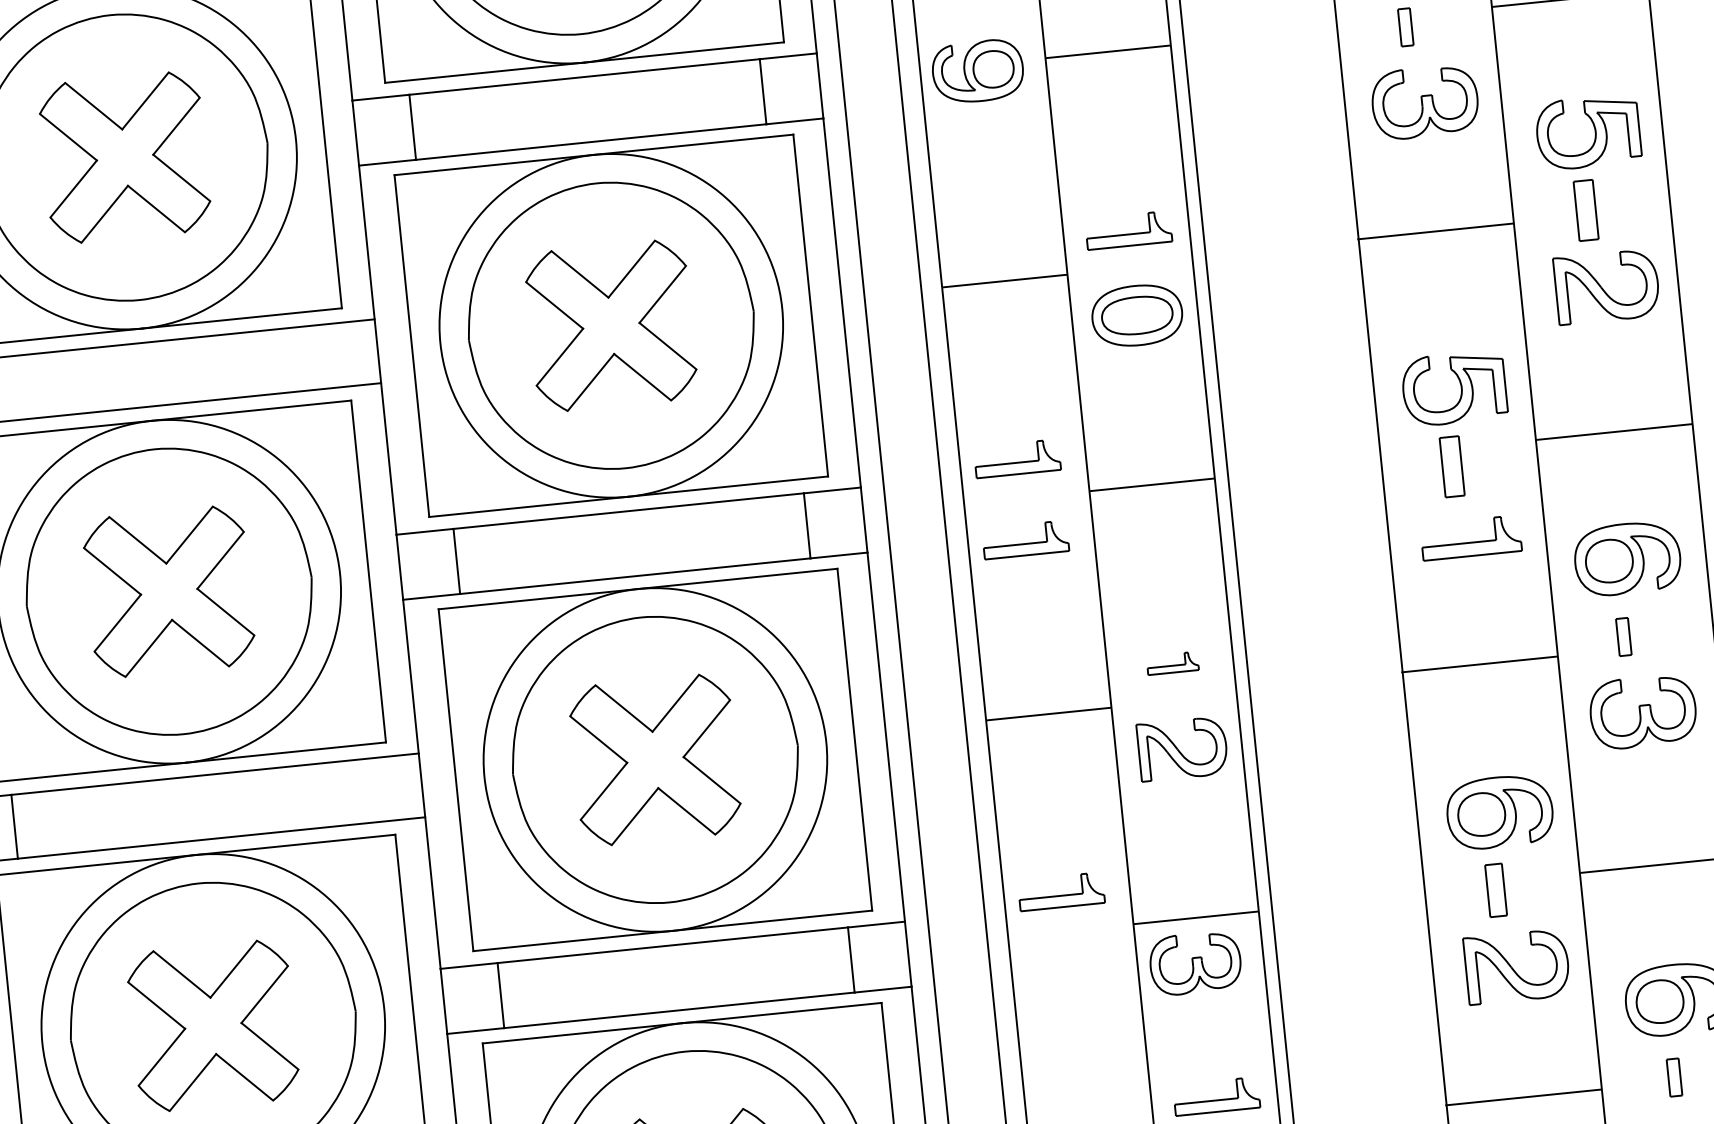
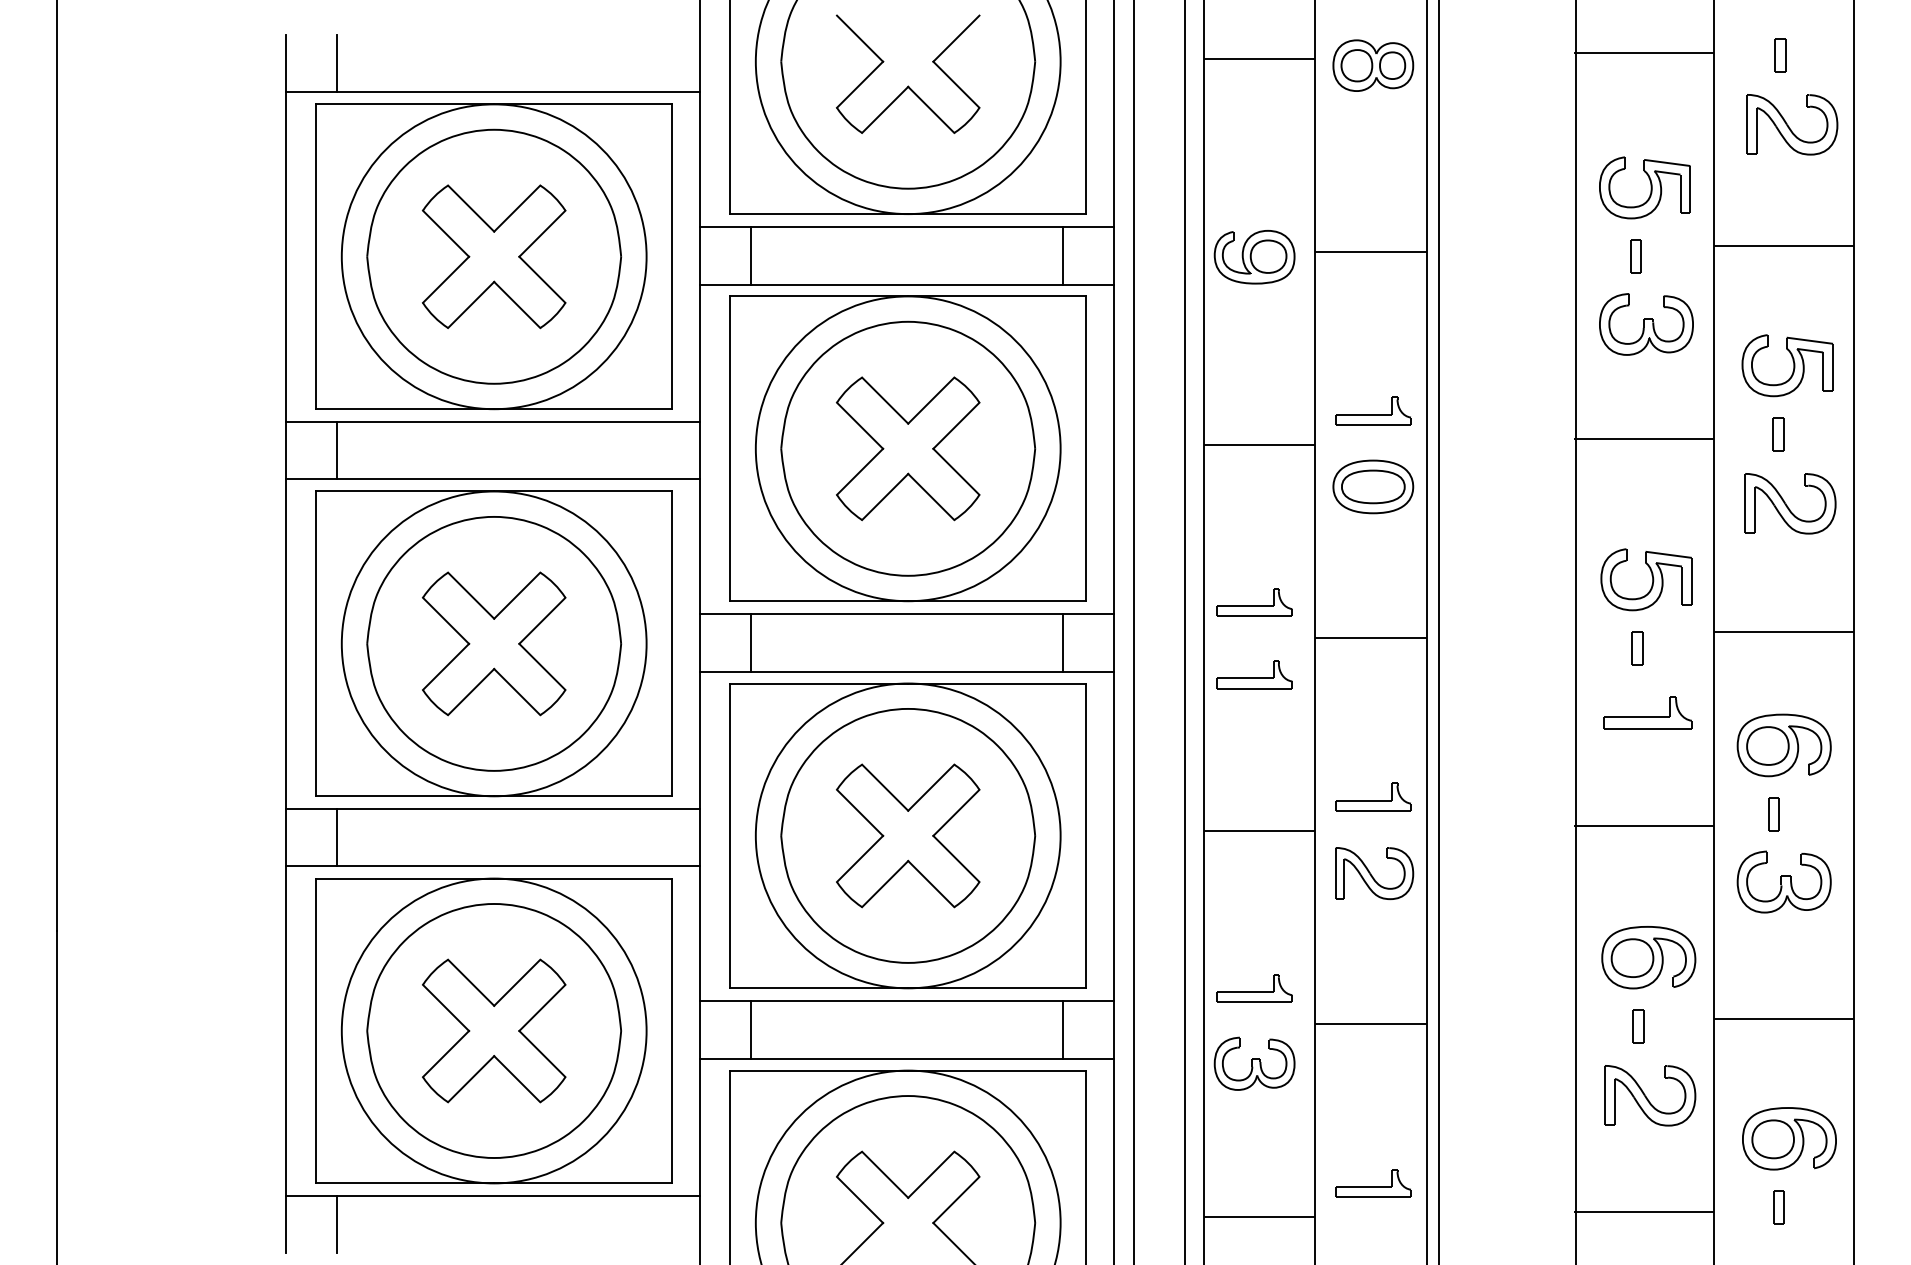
part: (1585, 210) -> (1778, 434), size x0.62
part: (1451, 466) -> (1637, 648), size x0.62
part: (1172, 662) -> (1373, 796), size x1.67
part: (1496, 890) -> (1638, 1026), size x0.71
part: (1195, 962) -> (1254, 1063), moved

